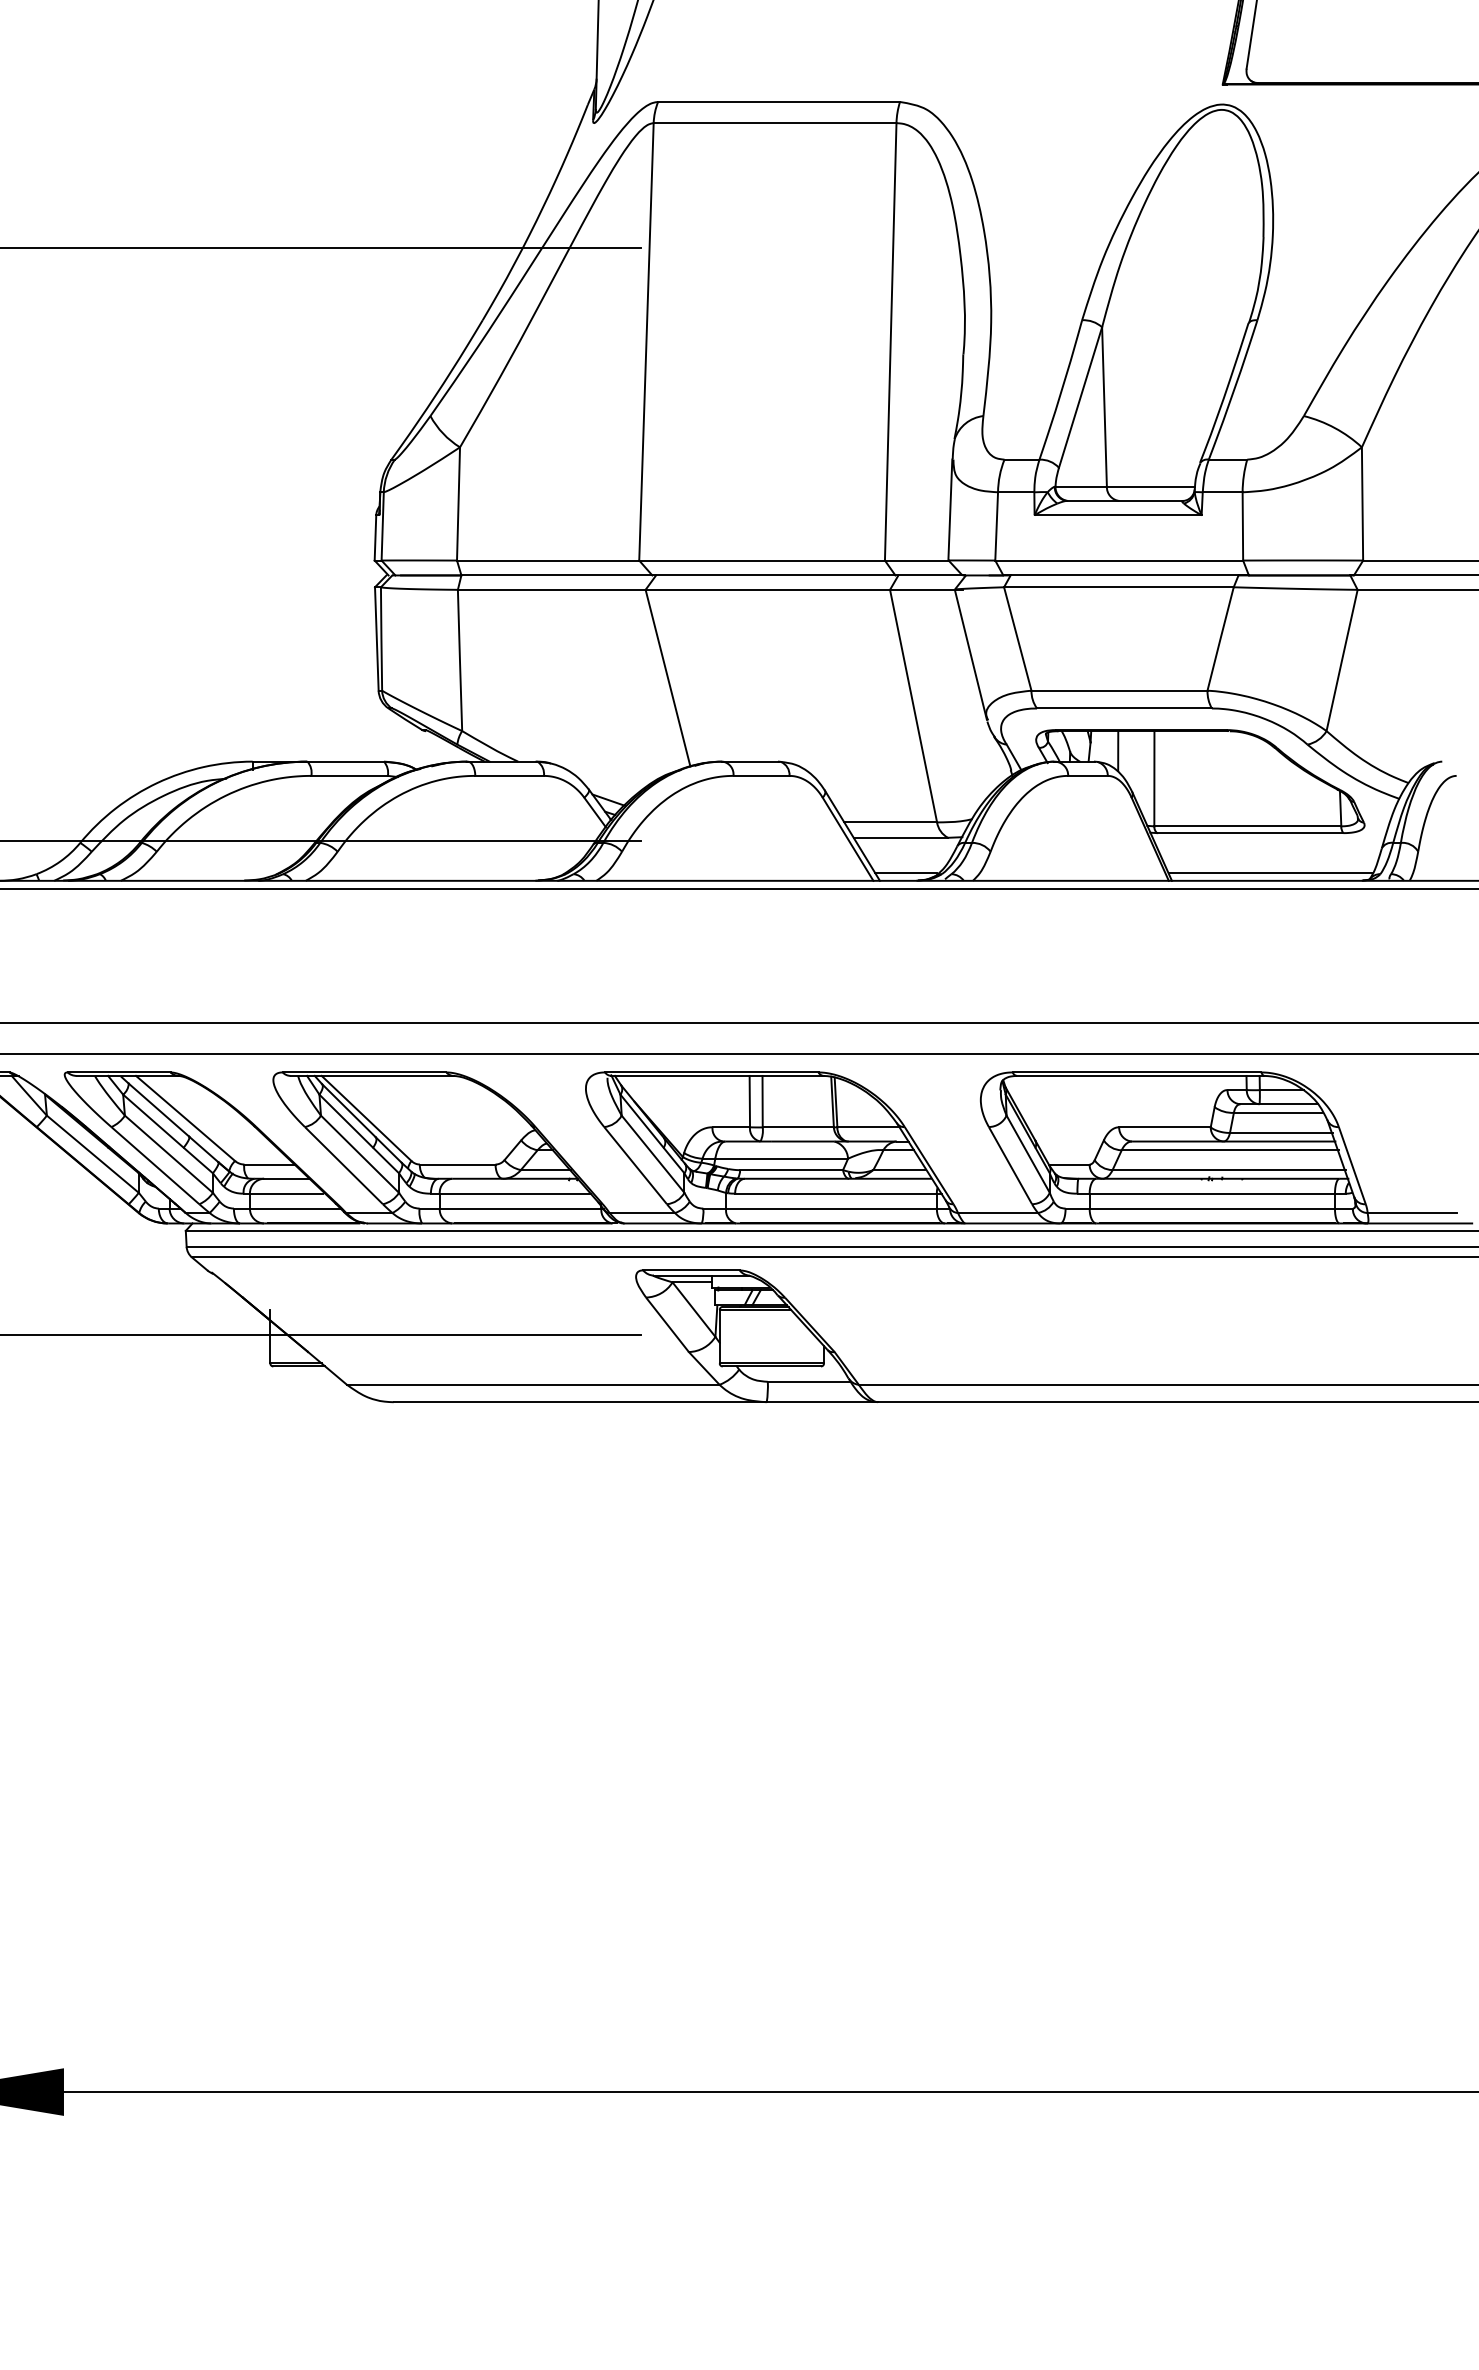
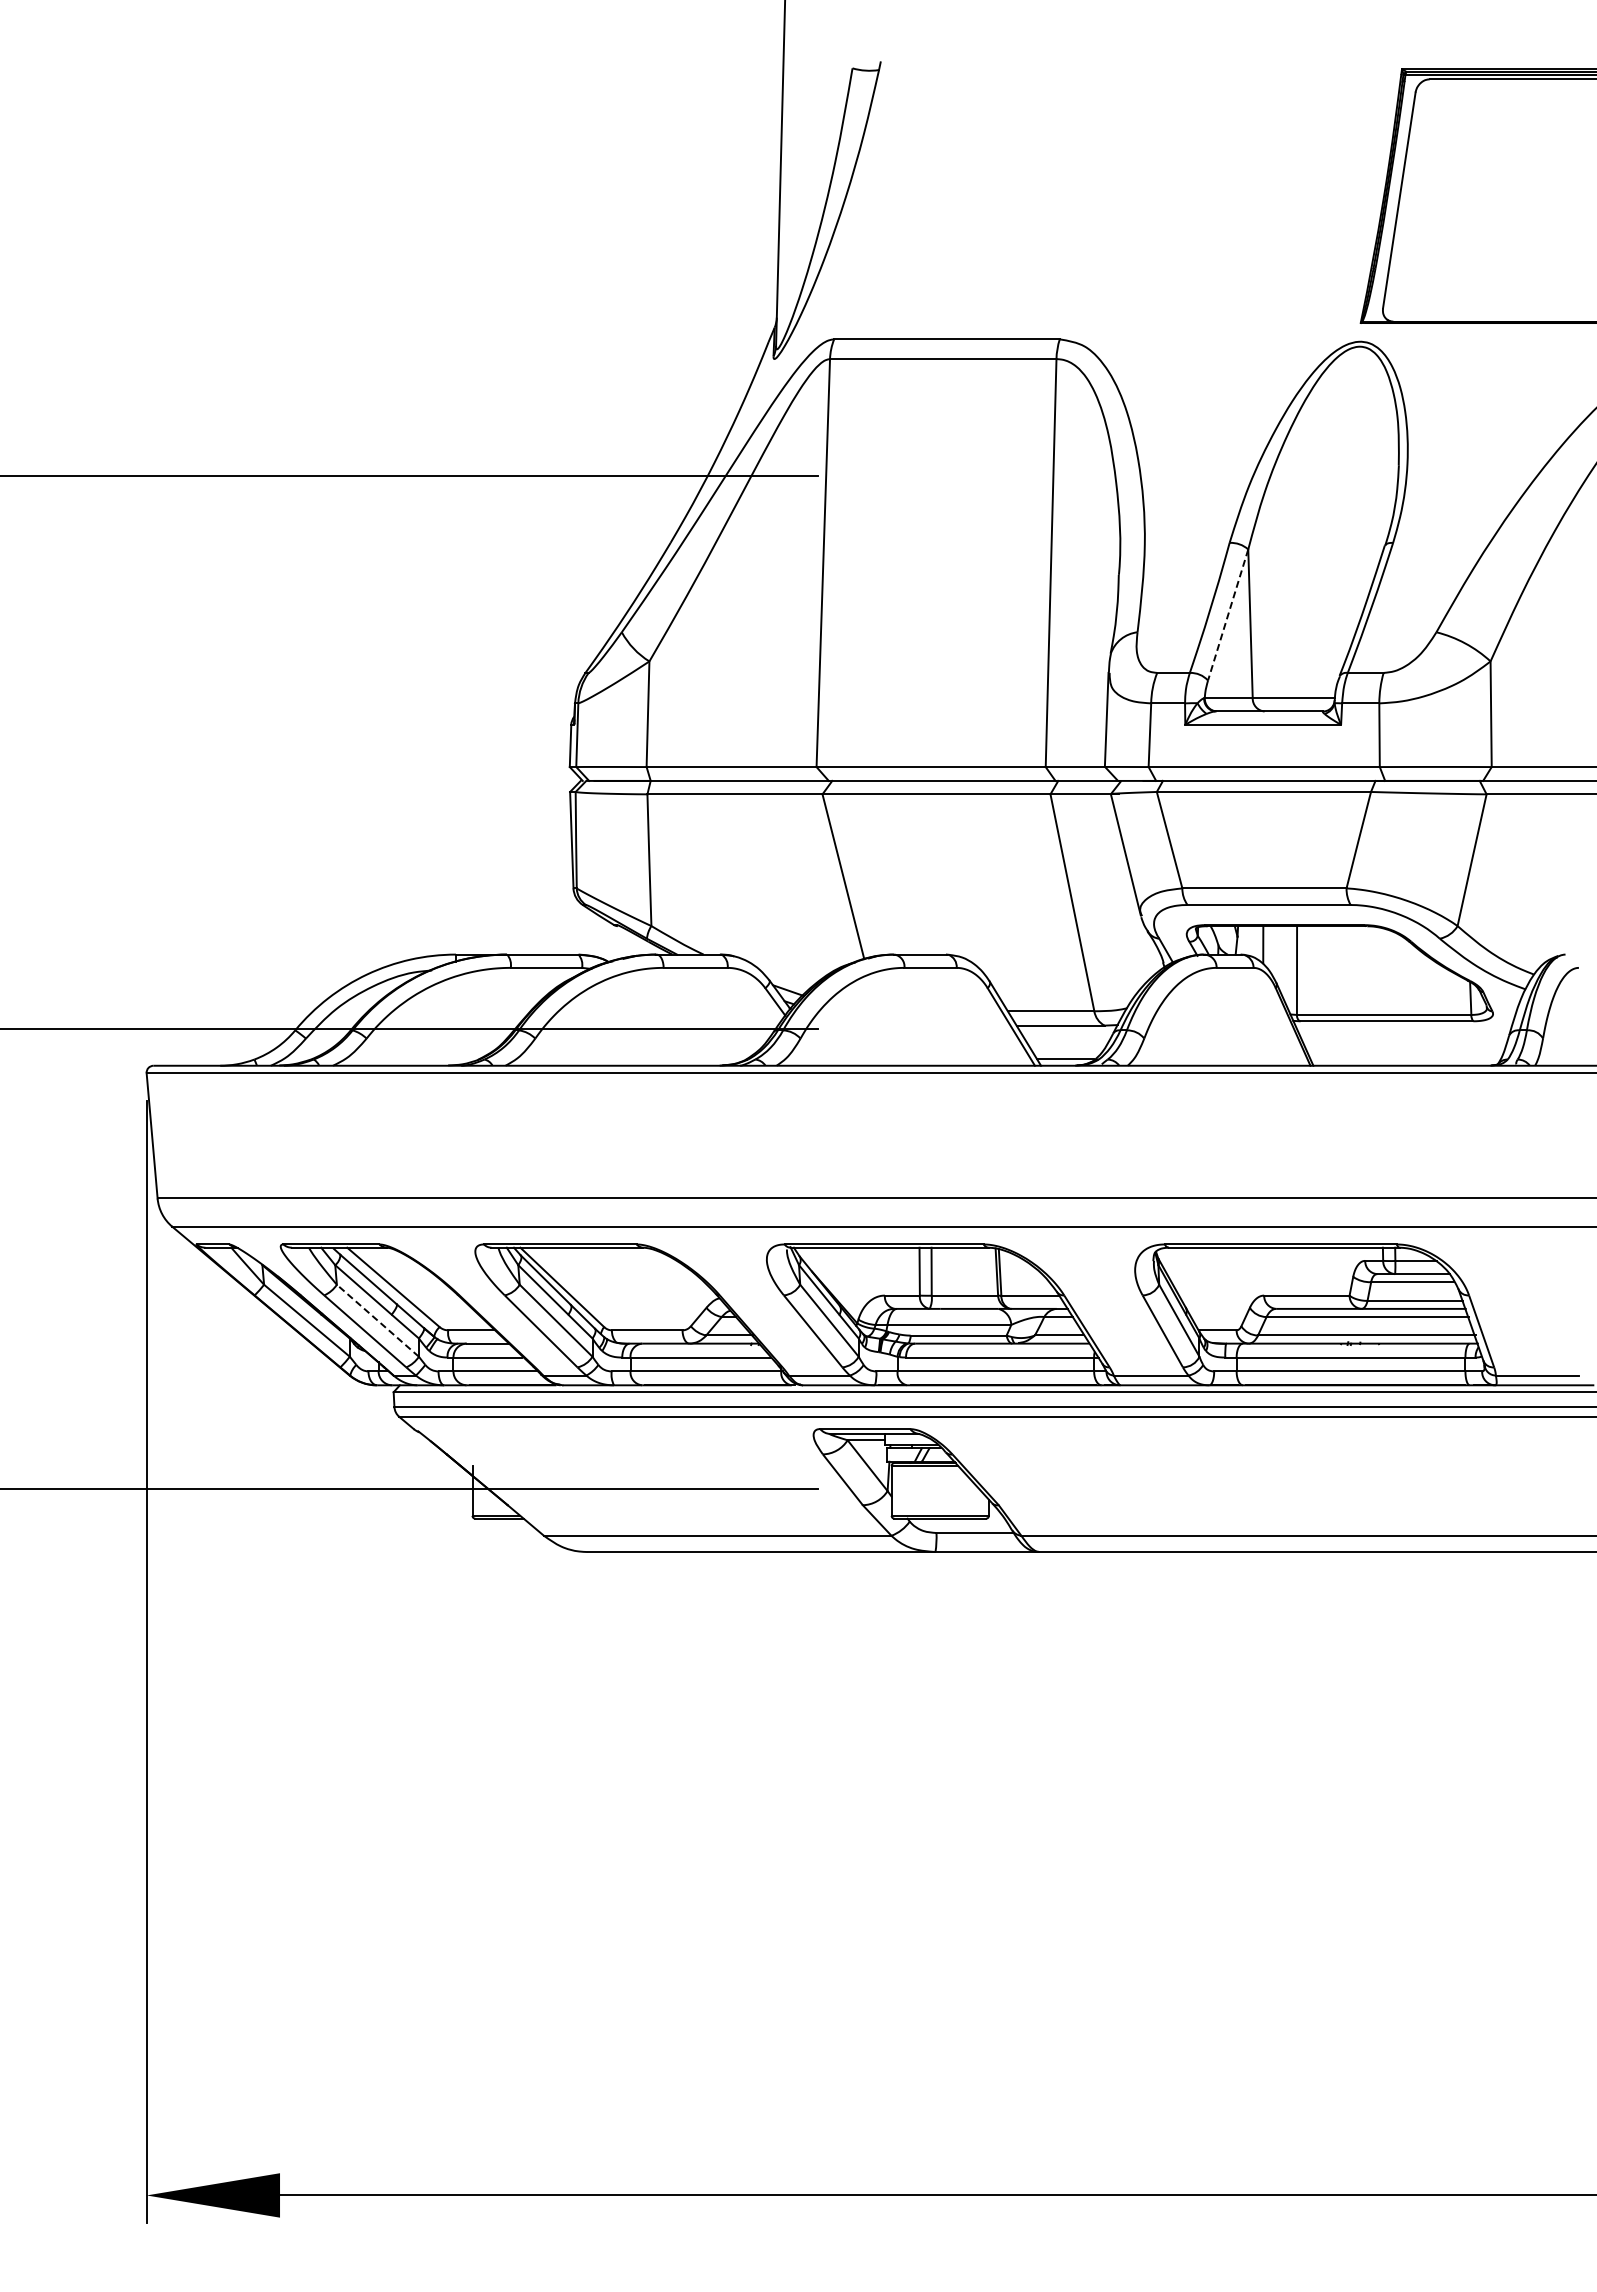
line: (1080, 398) -> (1228, 615), solid -> dashed
line: (1270, 873) -> (1405, 1058), removed
line: (168, 1153) -> (377, 1320), solid -> dashed

